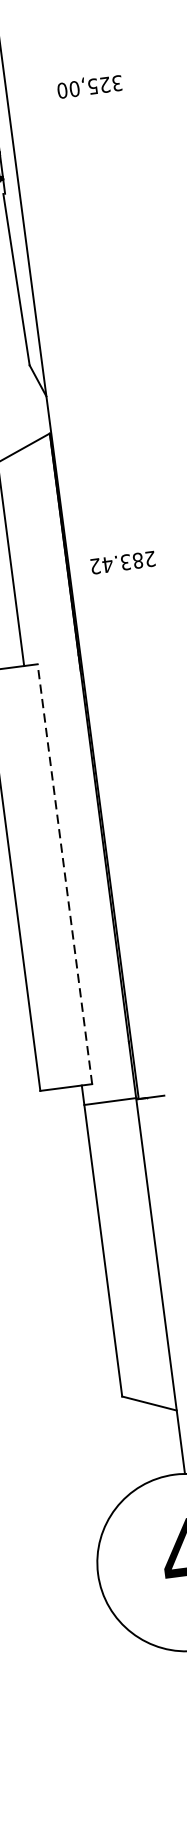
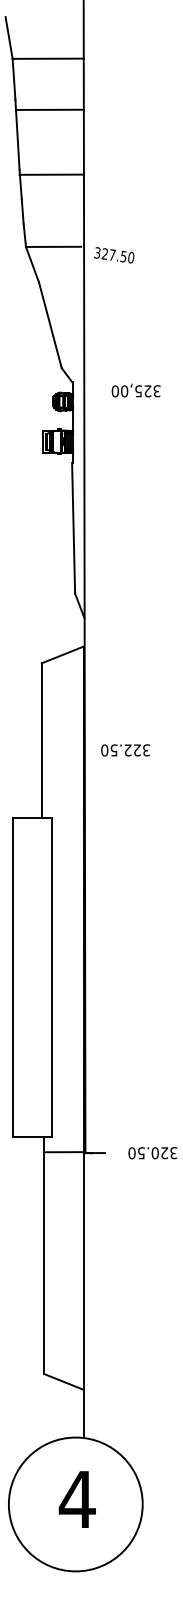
text: (88, 86) -> (135, 390), moved
text: (122, 562) -> (125, 750), 283.42 -> 322.50
line: (65, 873) -> (52, 977), dashed -> solid

